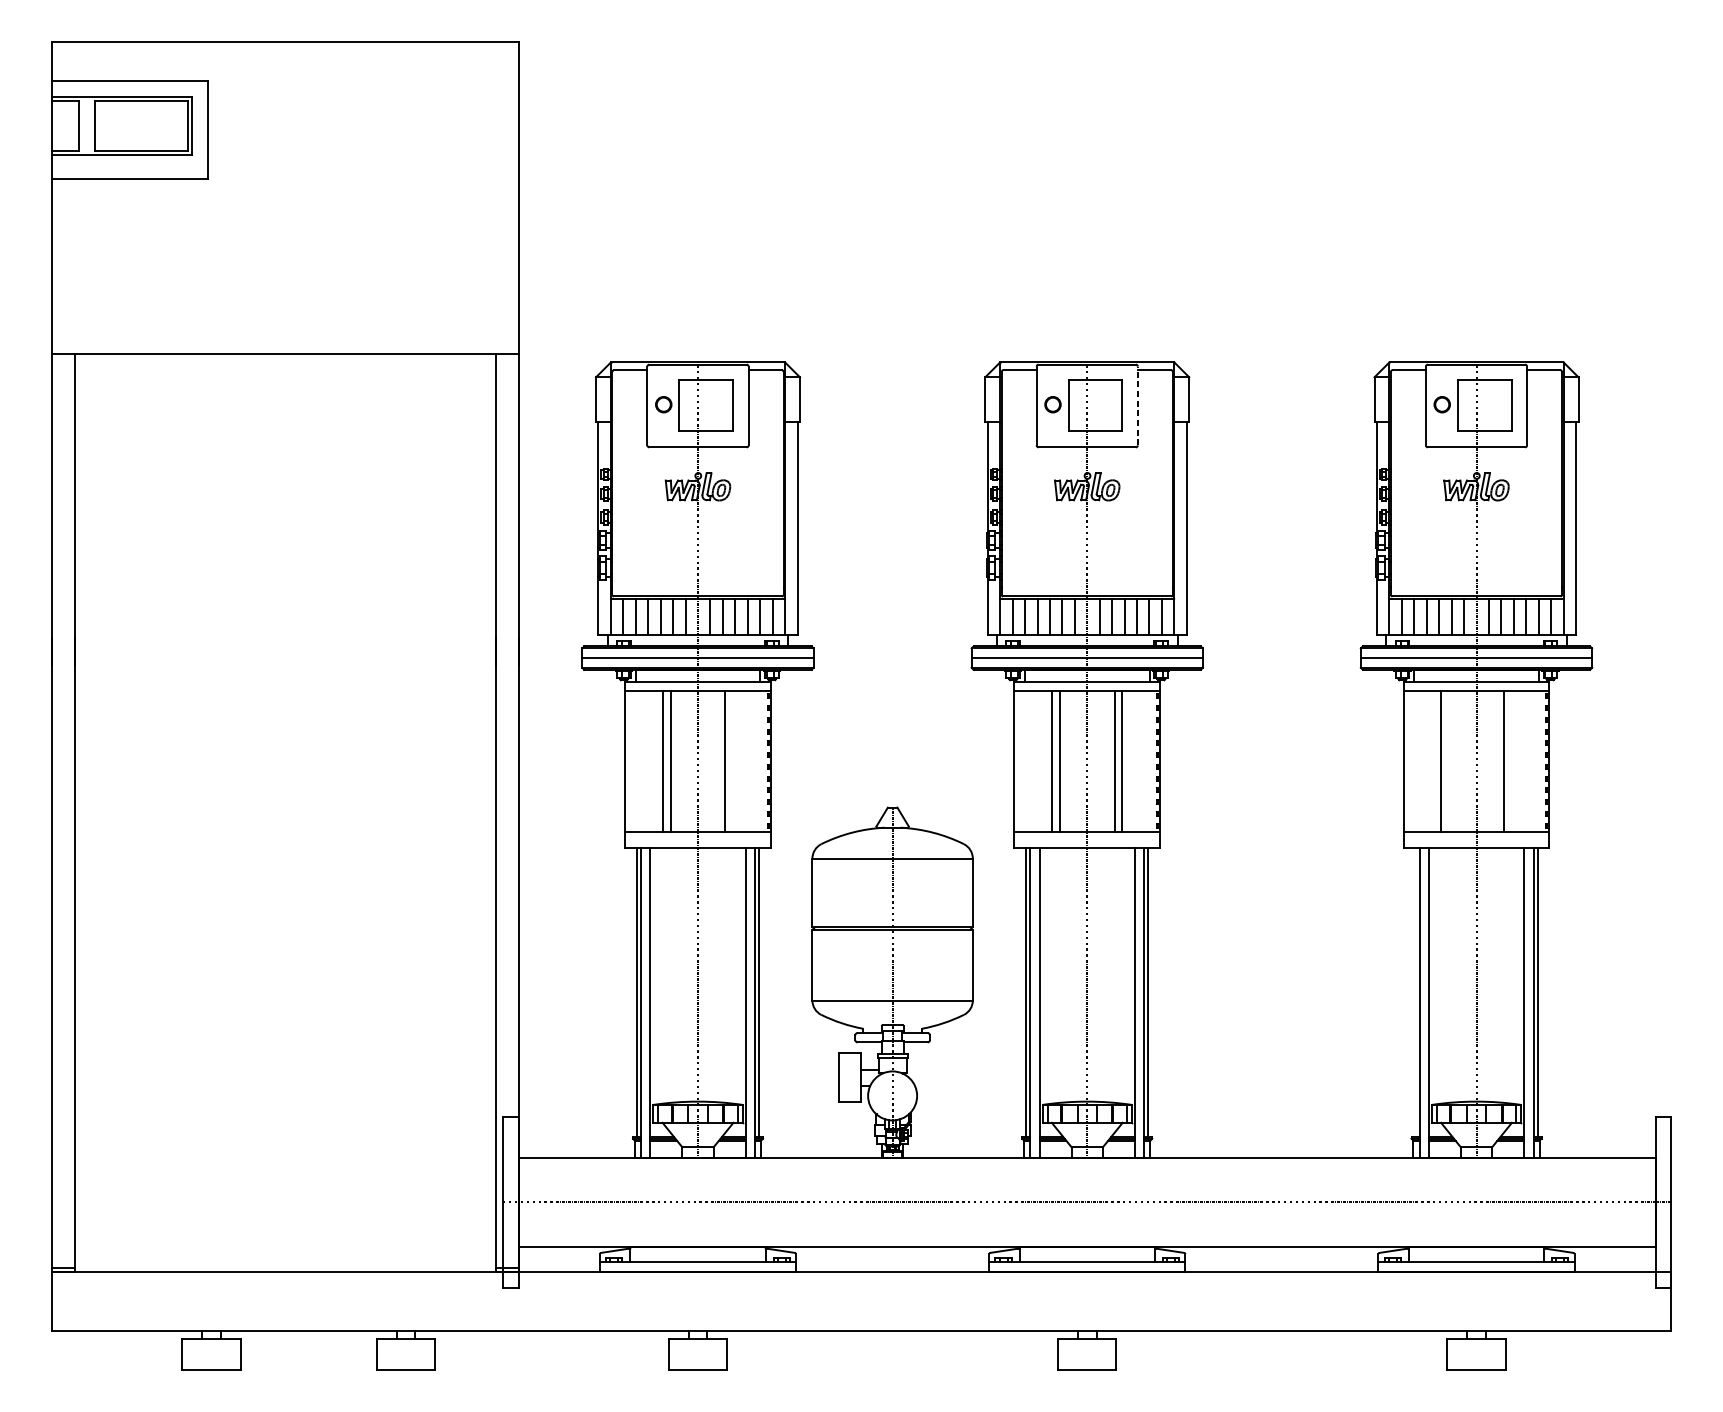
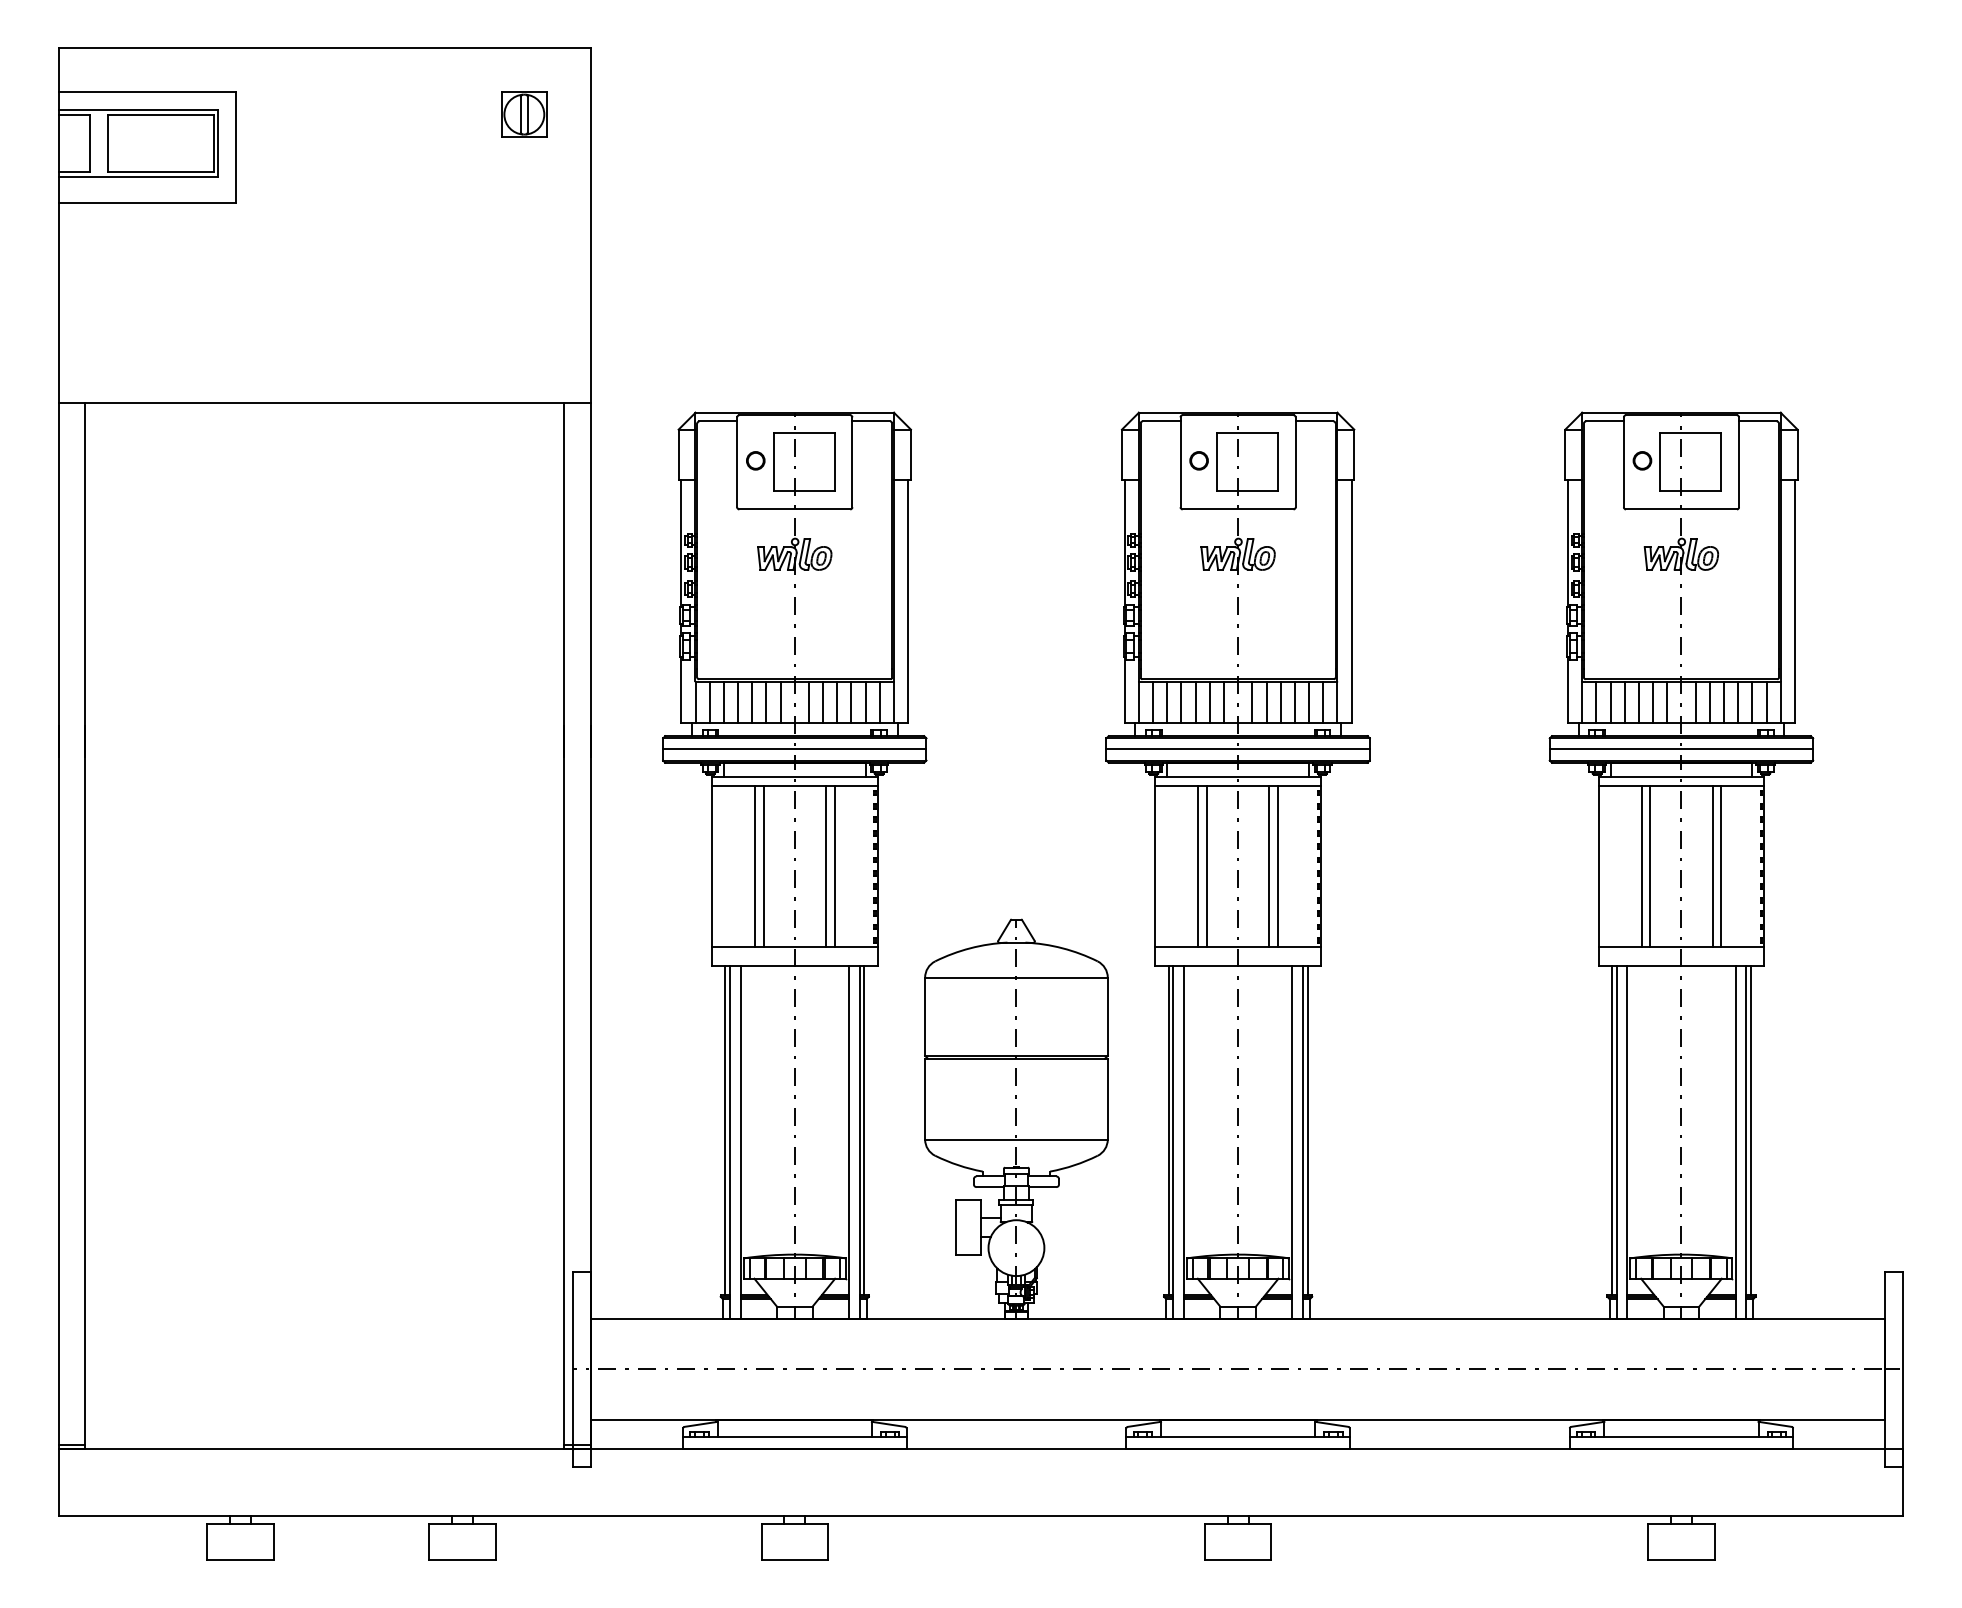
part: (460, 100) -> (524, 114), added
line: (1137, 406) -> (1295, 462), dashed -> solid
line: (732, 760) -> (834, 866), added
line: (1449, 760) -> (1650, 866), added
line: (1511, 760) -> (1721, 866), added
line: (1415, 991) -> (1611, 1129), added

